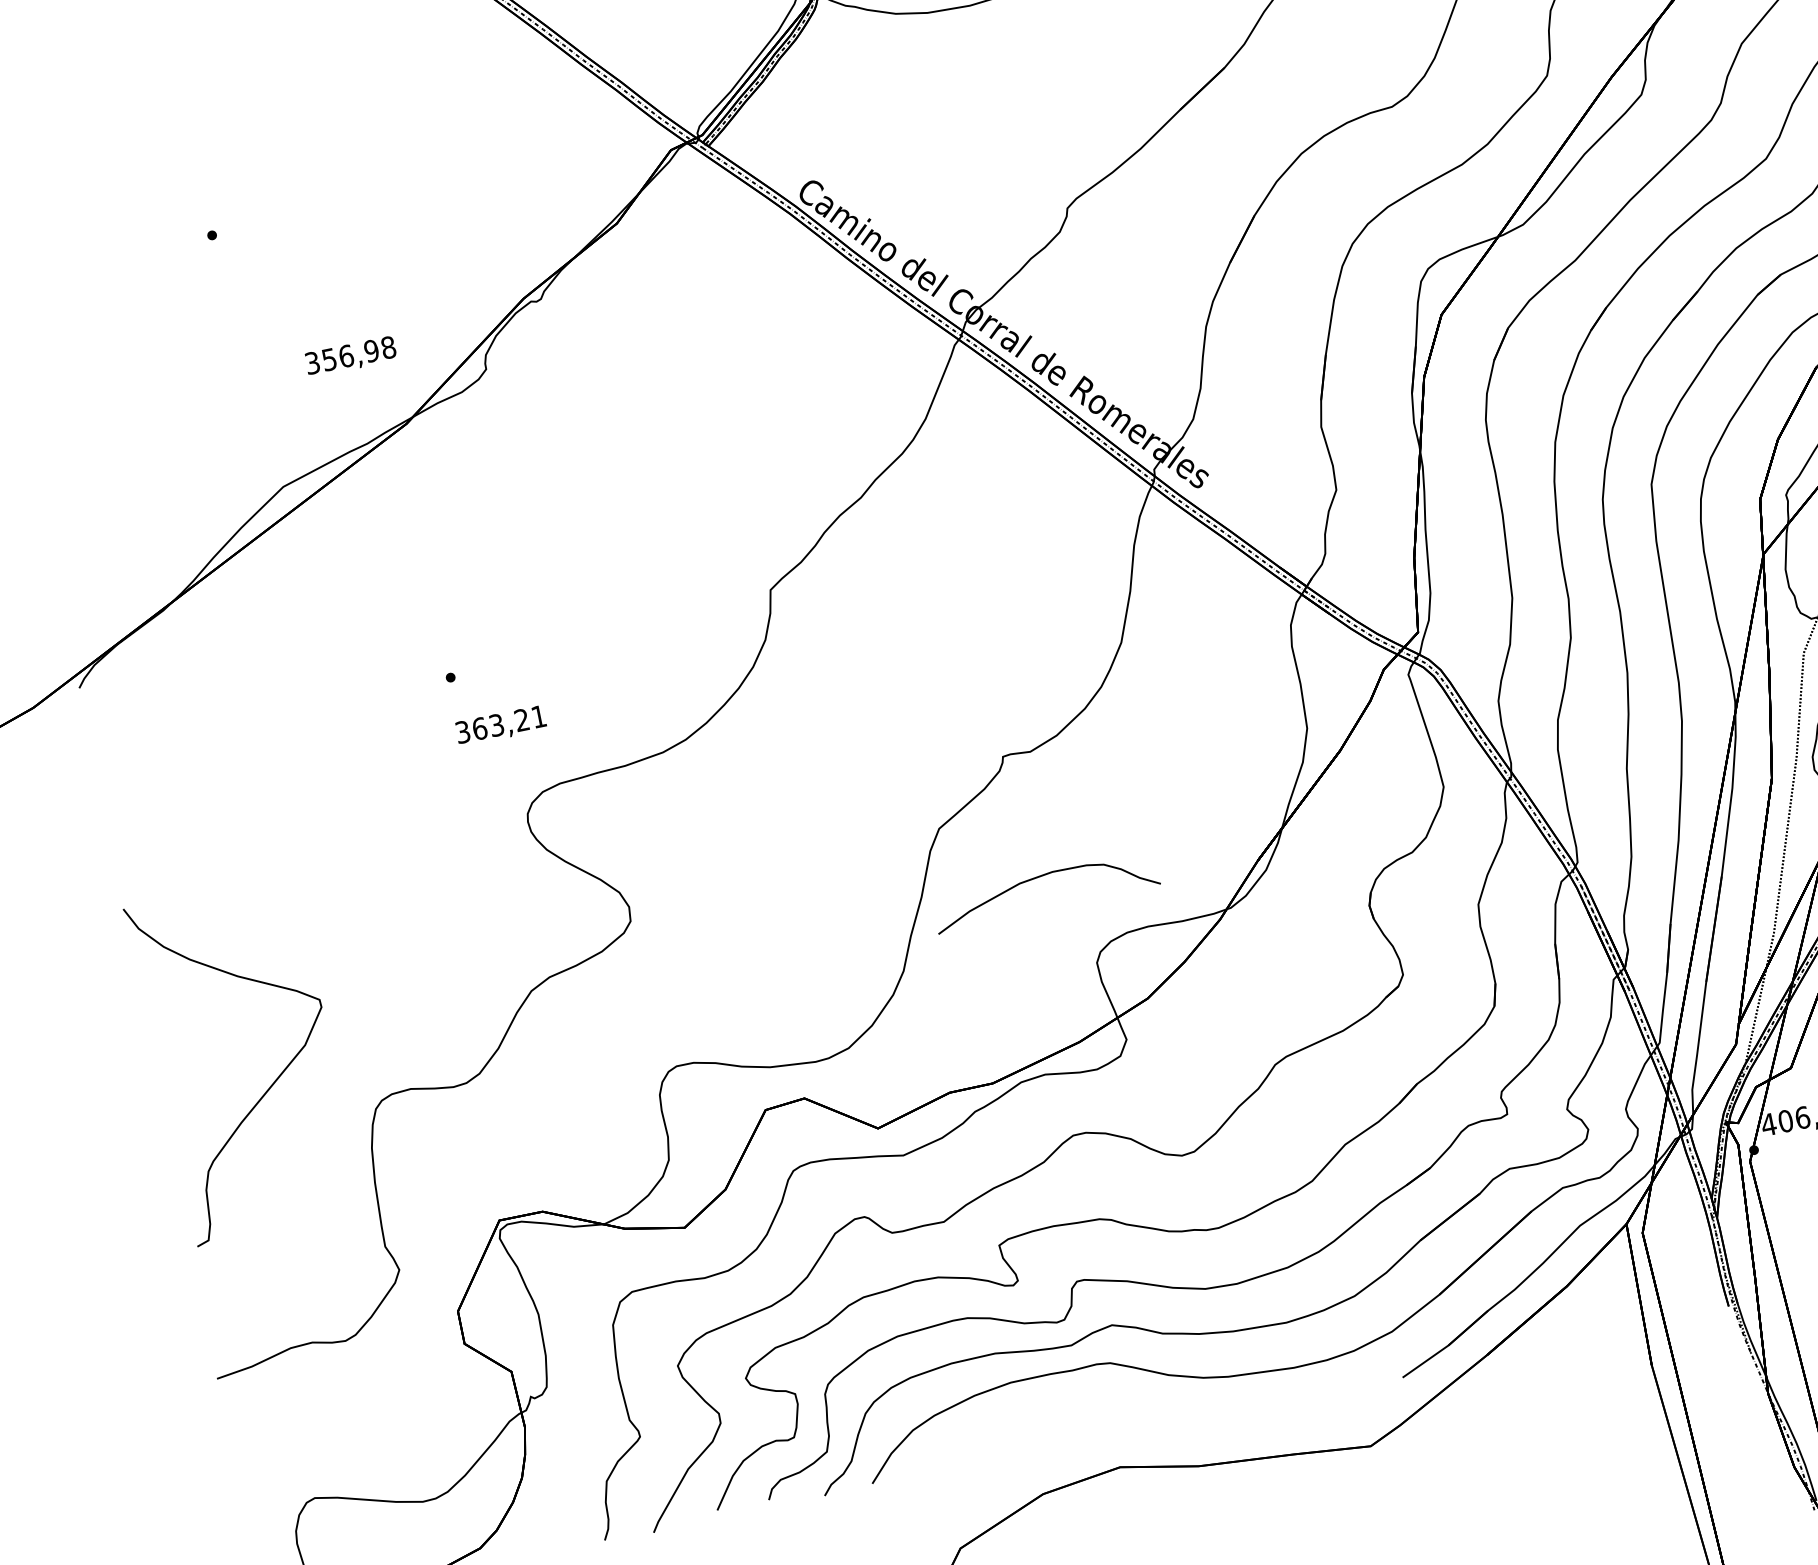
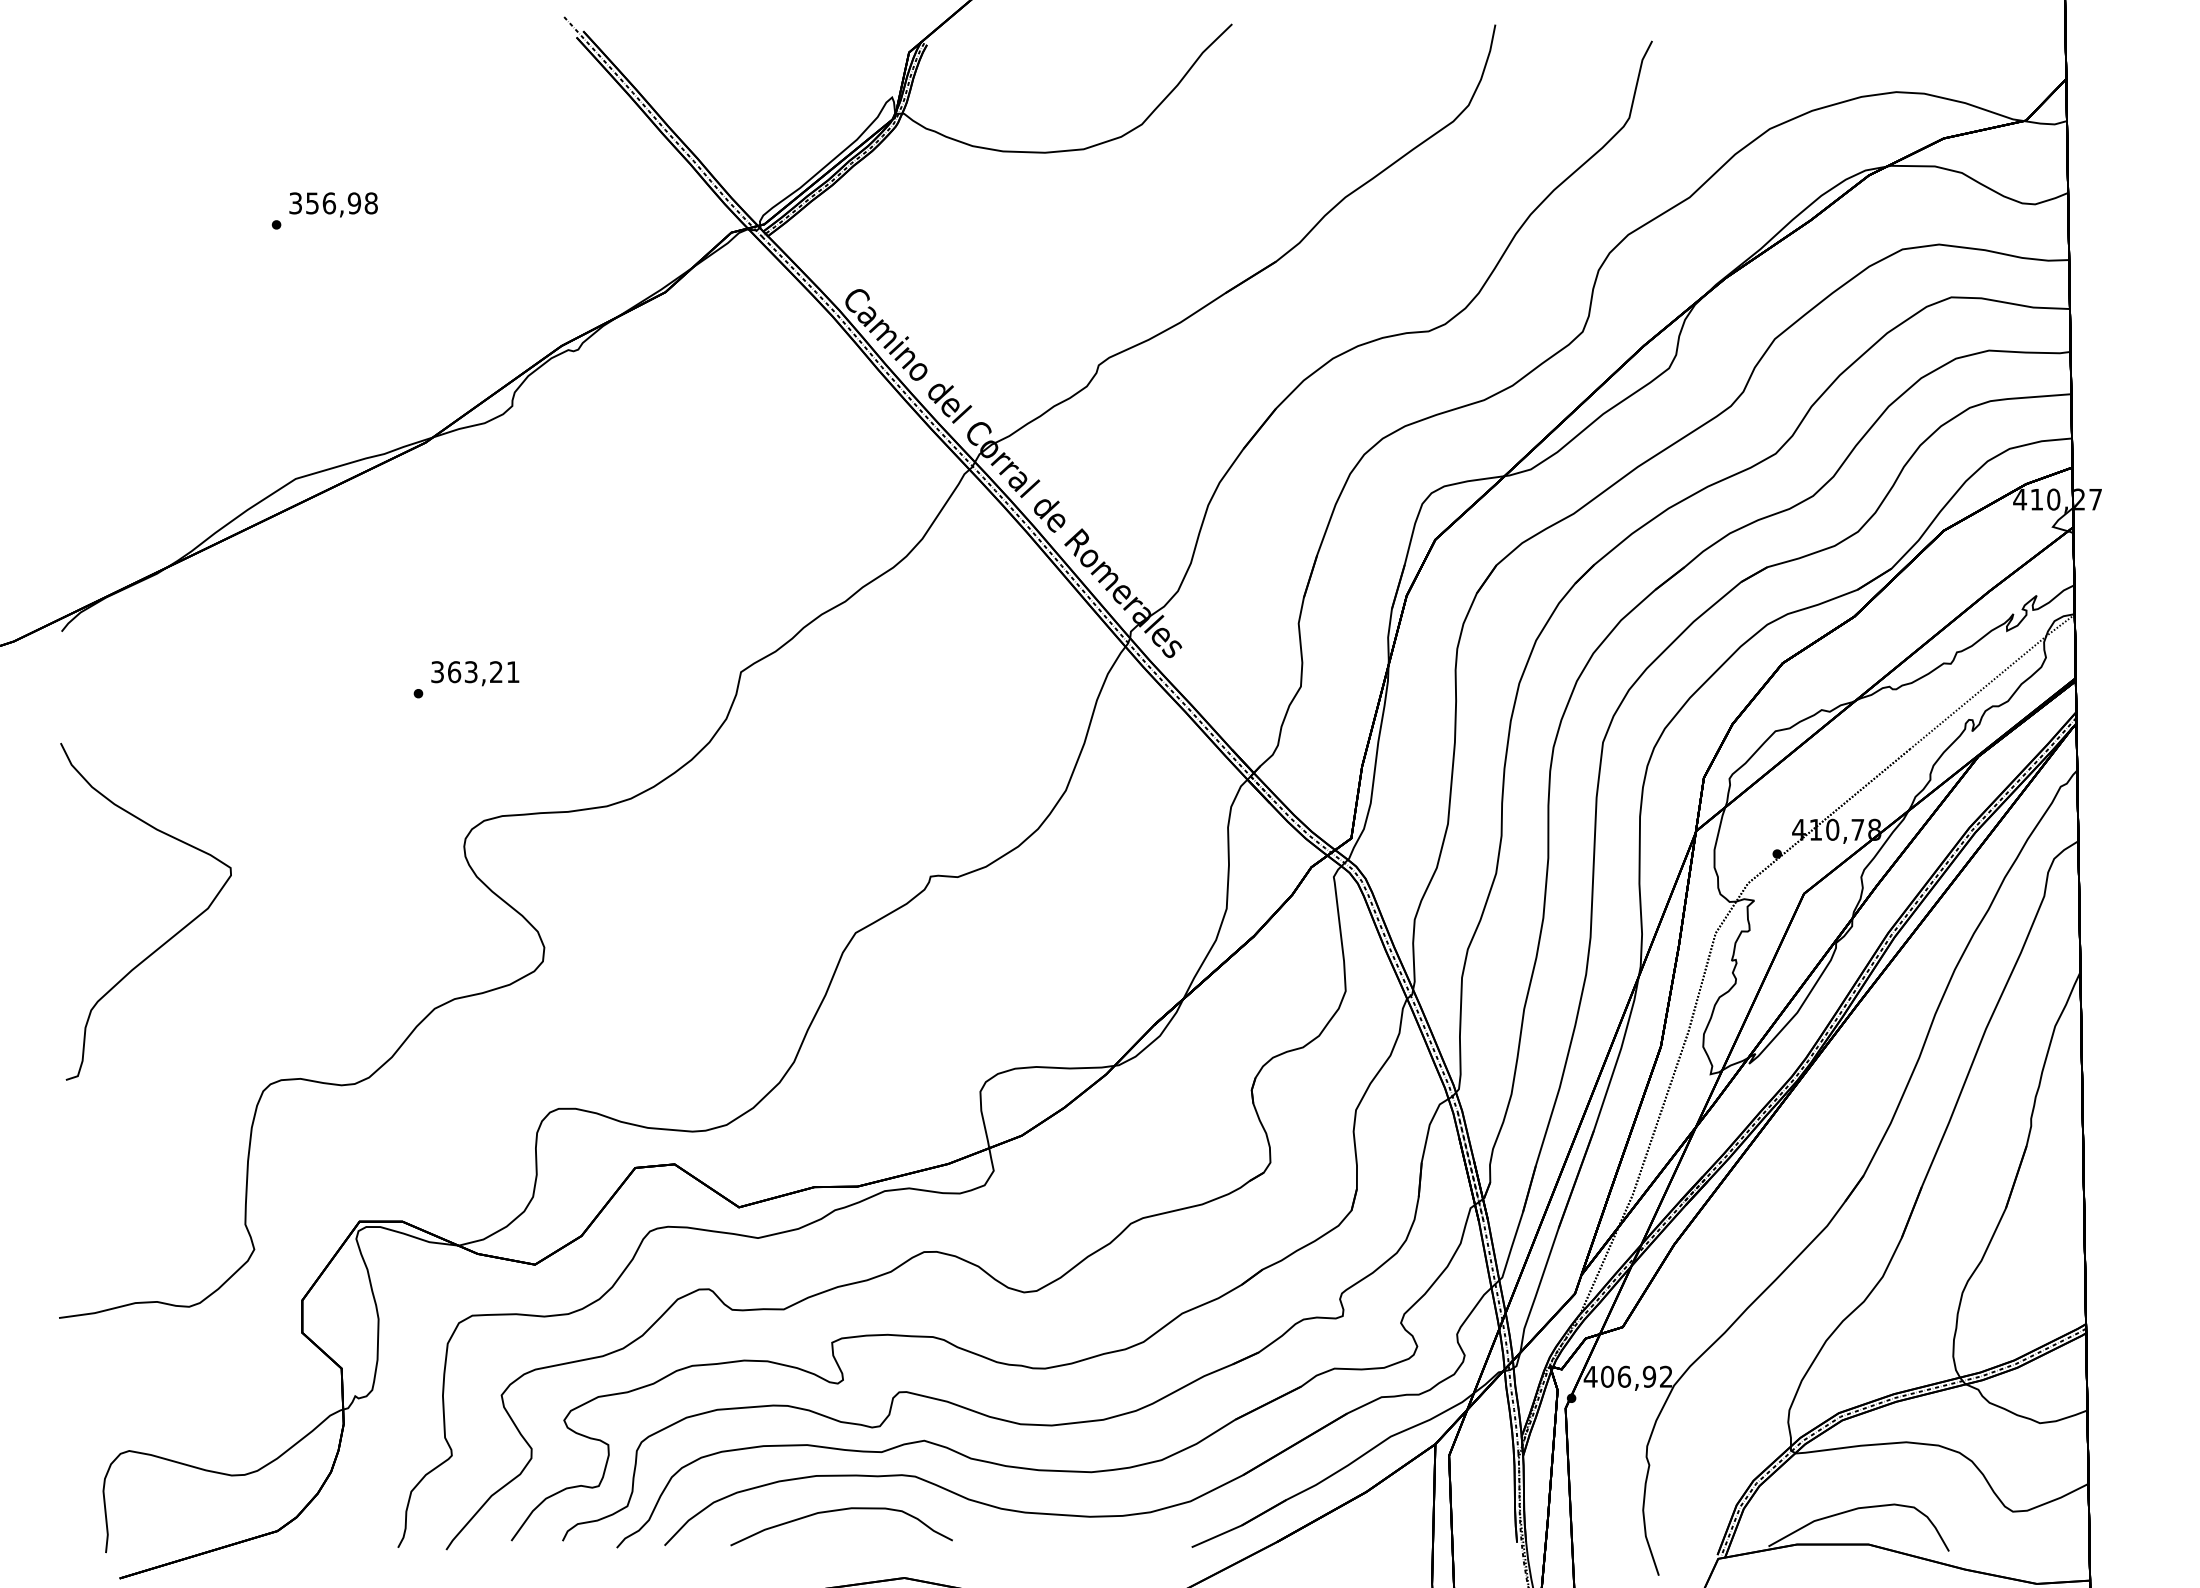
text: (350, 356) -> (333, 204), moved
text: (501, 725) -> (475, 673), moved
curve: (1039, 878) -> (837, 1511), moved
curve: (269, 1087) -> (165, 941), moved

